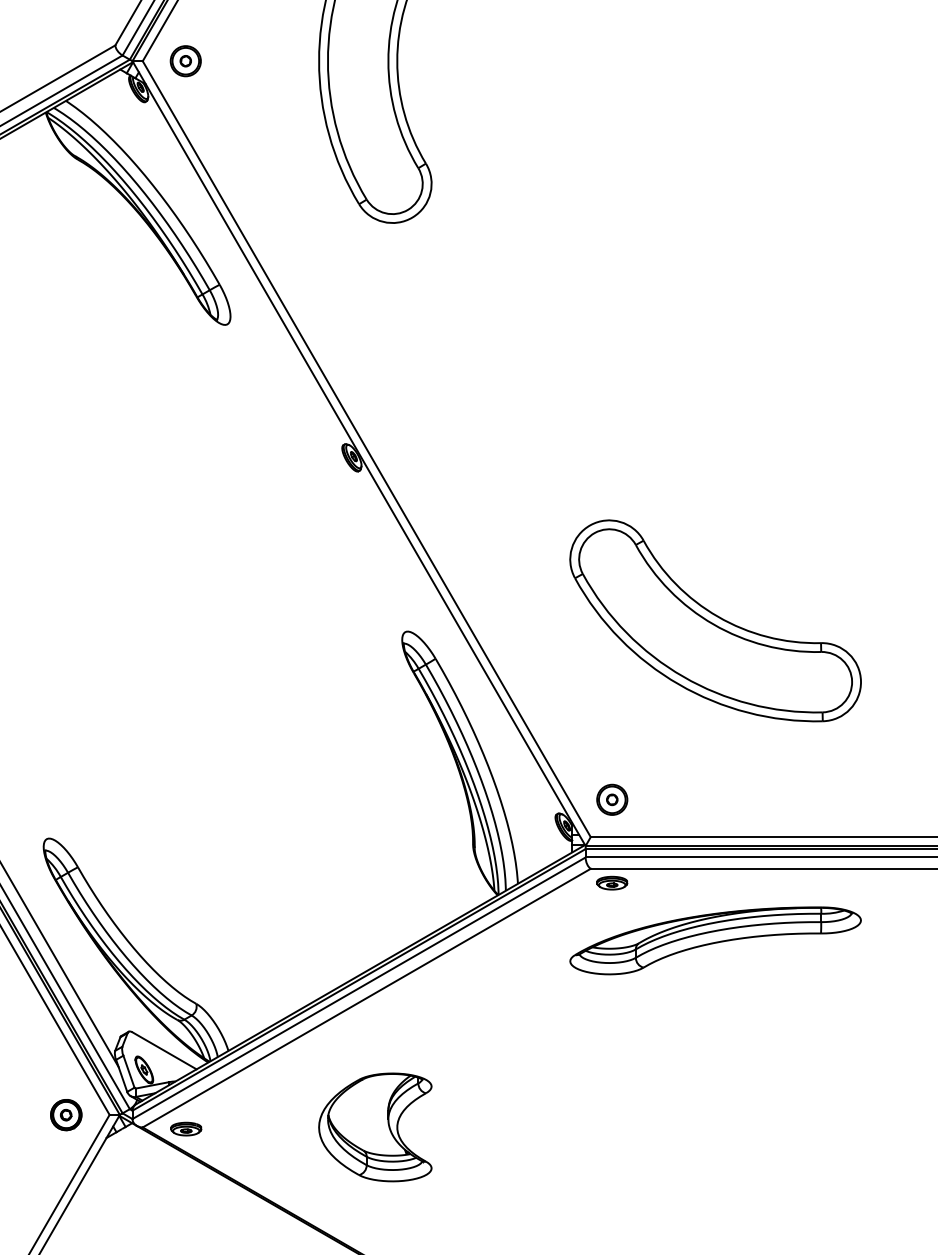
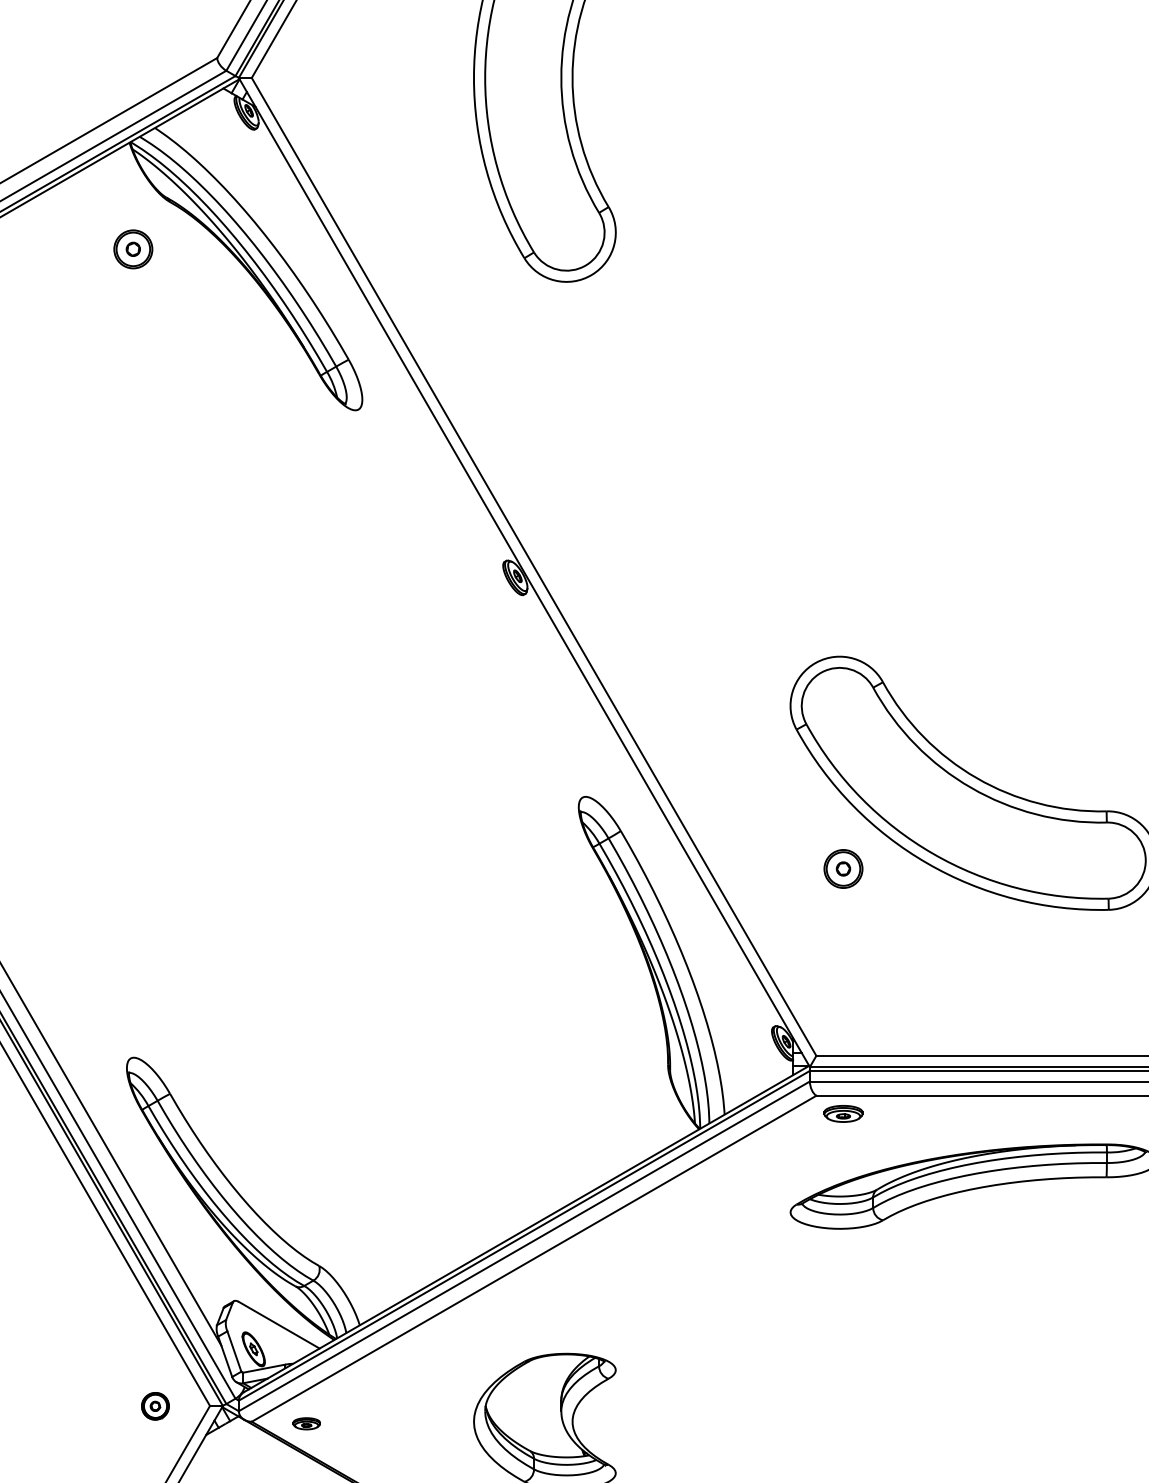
part: (185, 61) -> (132, 249), moved
part: (612, 799) -> (843, 868), moved
part: (66, 1115) -> (155, 1406), size x0.7
part: (186, 1128) -> (306, 1423), size x0.7

